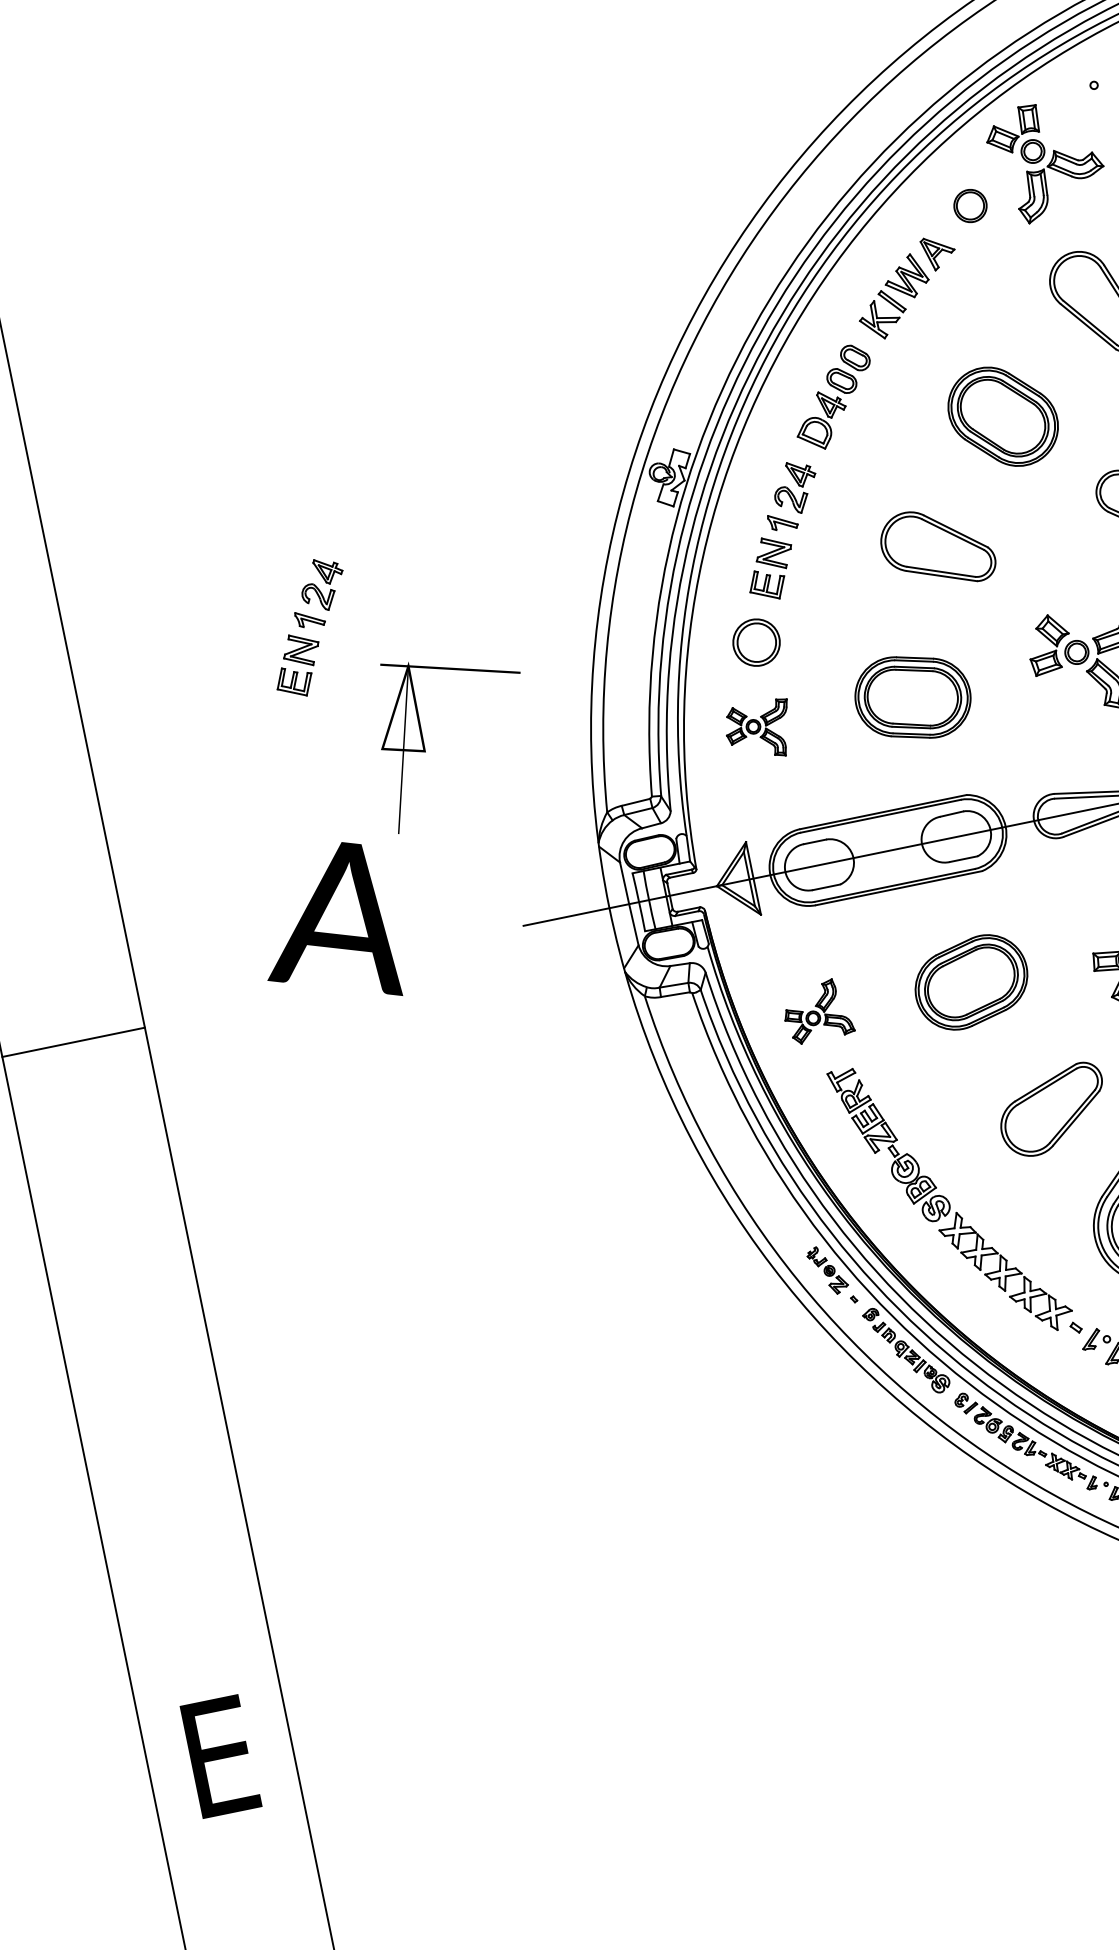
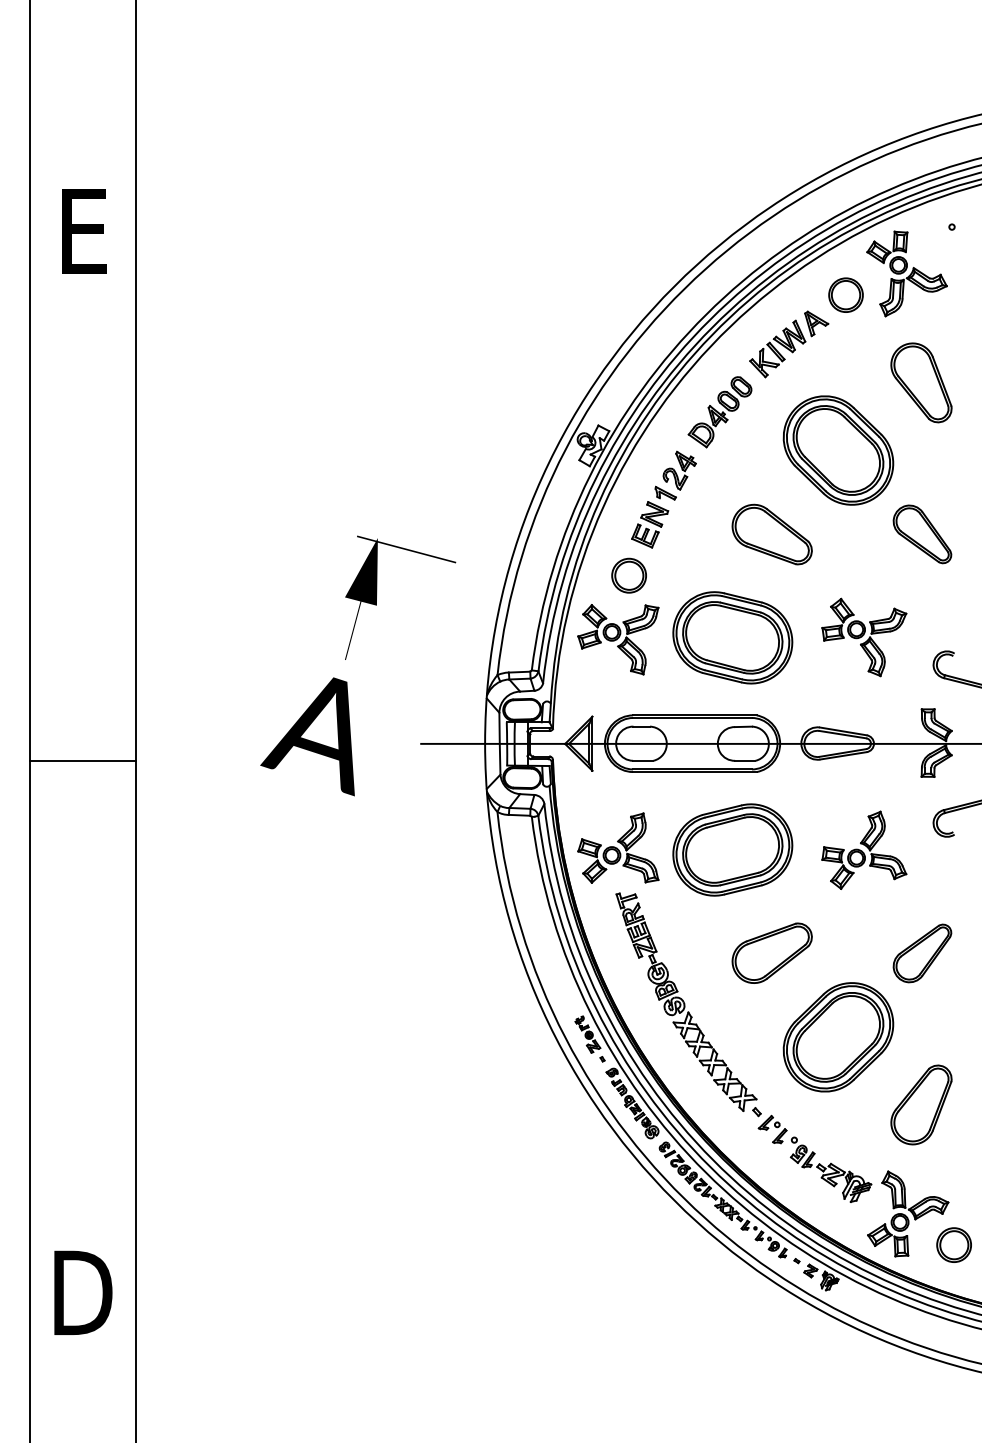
part: (969, 205) -> (845, 294), size x1.43
part: (1003, 416) -> (838, 450), size x1.43
part: (308, 627) -> (311, 499), removed
part: (912, 697) -> (732, 637), size x1.43
fill: (396, 712) -> (361, 572), added
part: (759, 731) -> (618, 639), size x1.67
text: (323, 928) -> (307, 736), moved
part: (970, 981) -> (732, 849), size x1.43
part: (817, 1010) -> (618, 847), size x1.67
text: (221, 1755) -> (83, 1292), E -> D

